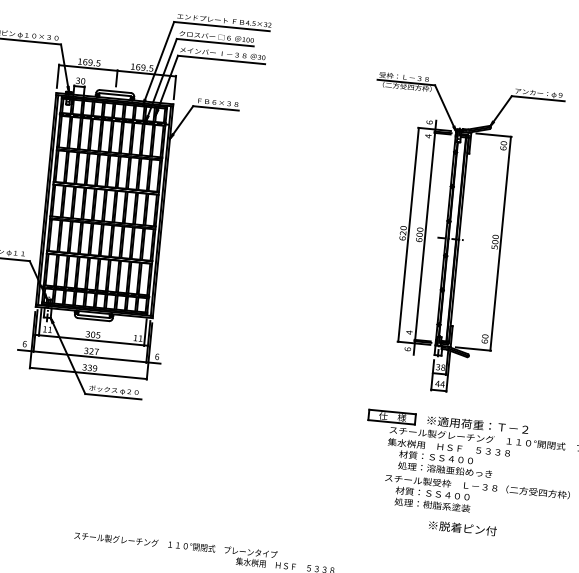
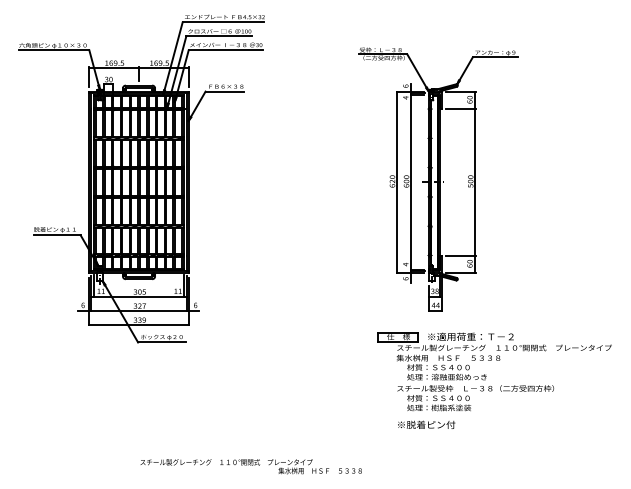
line: (491, 156) -> (460, 109), added
line: (474, 328) -> (460, 255), added
text: (462, 527) -> (426, 424), moved

